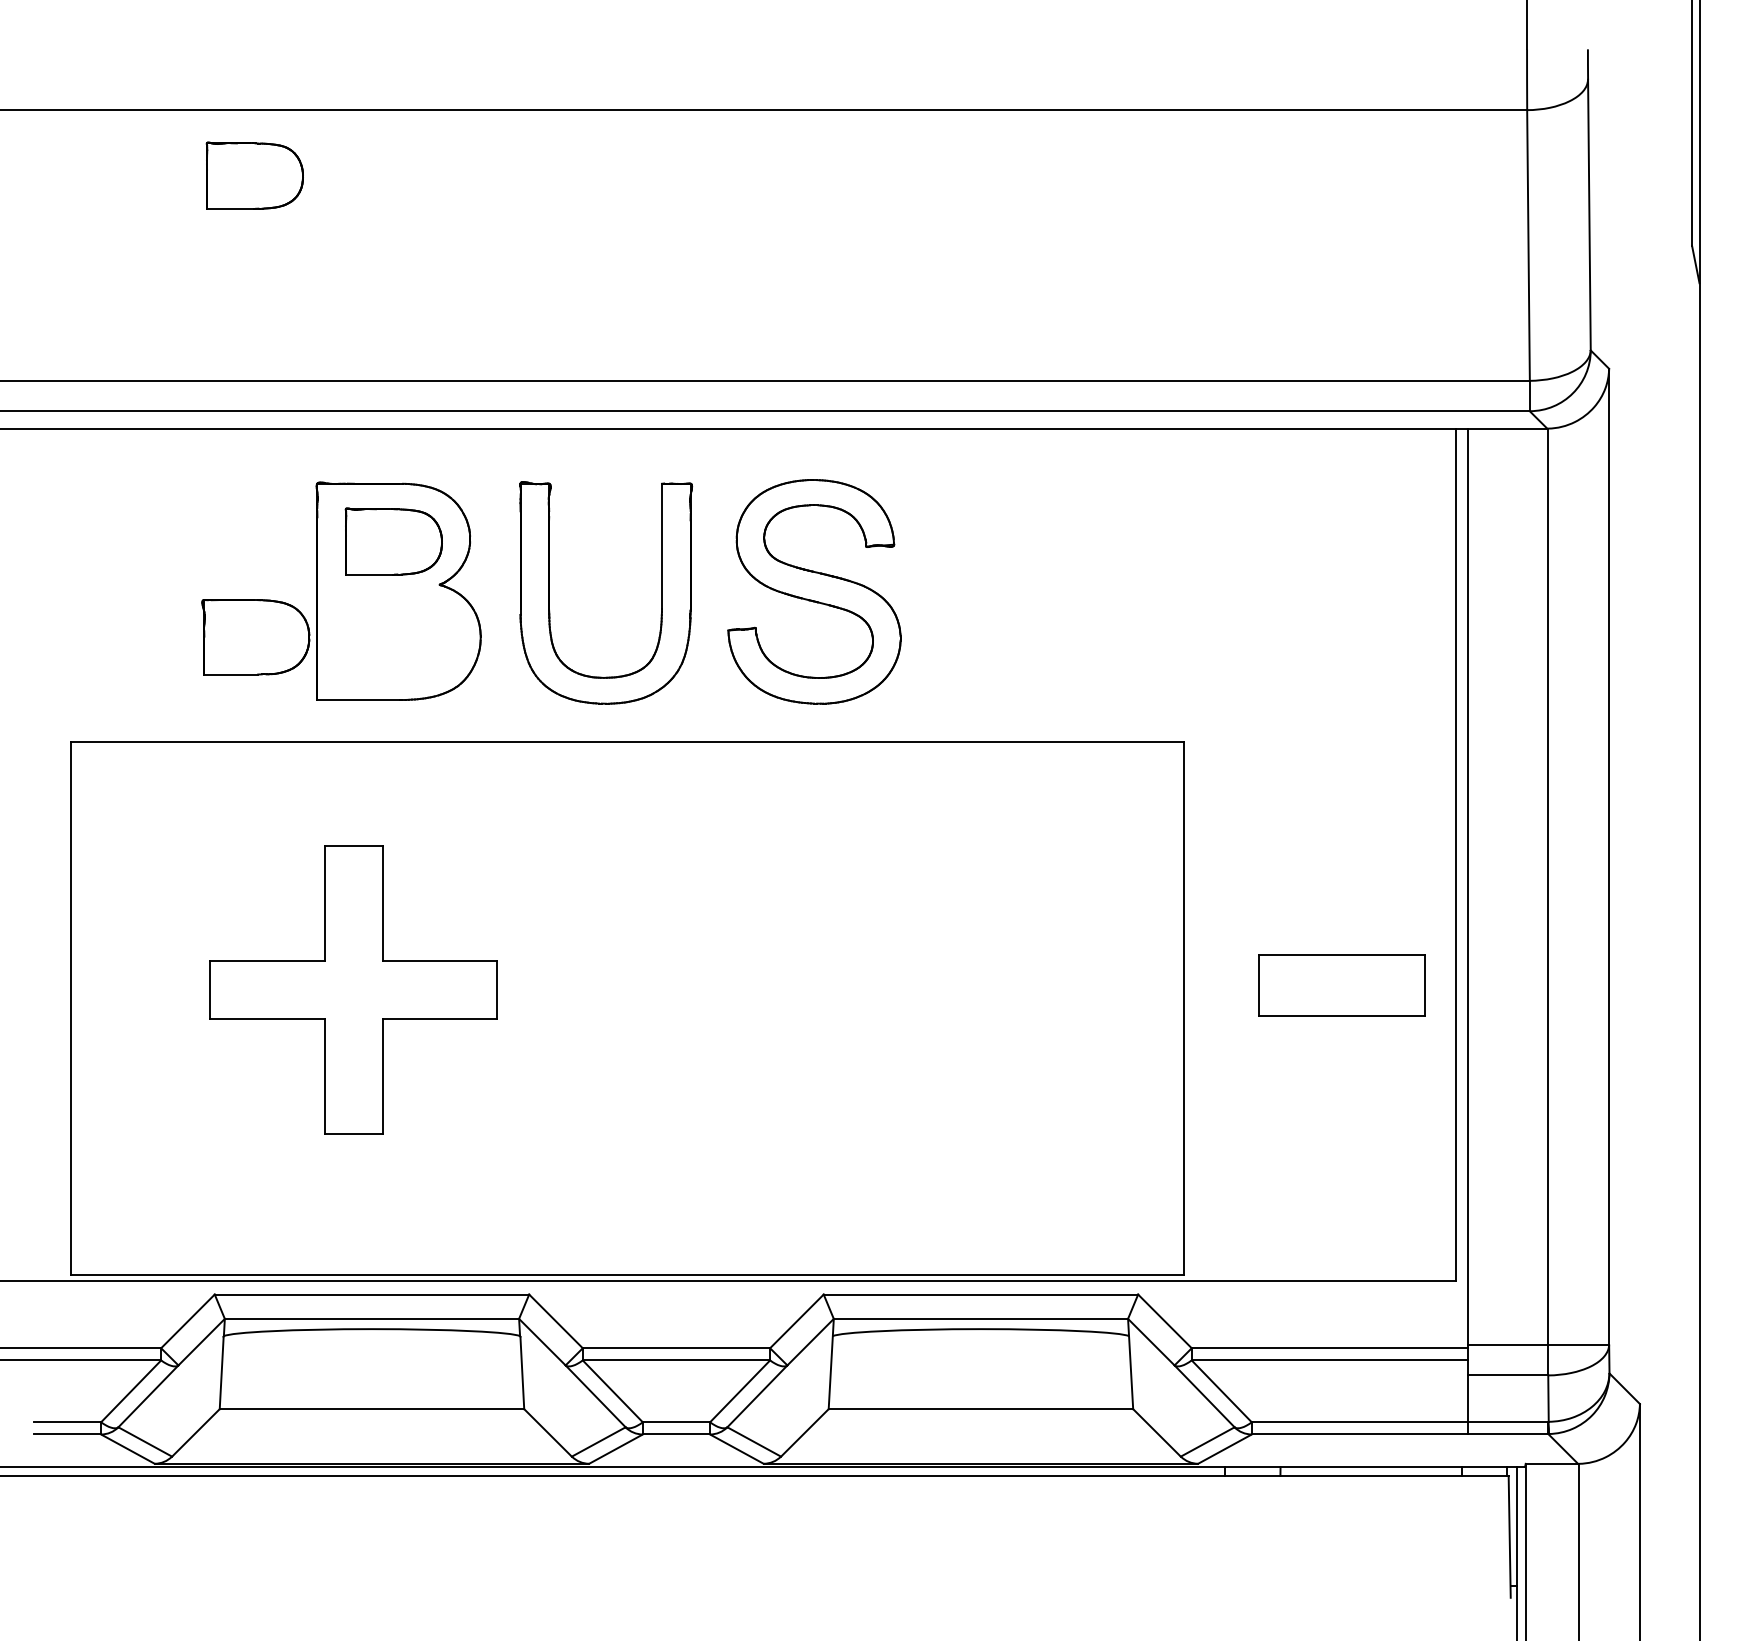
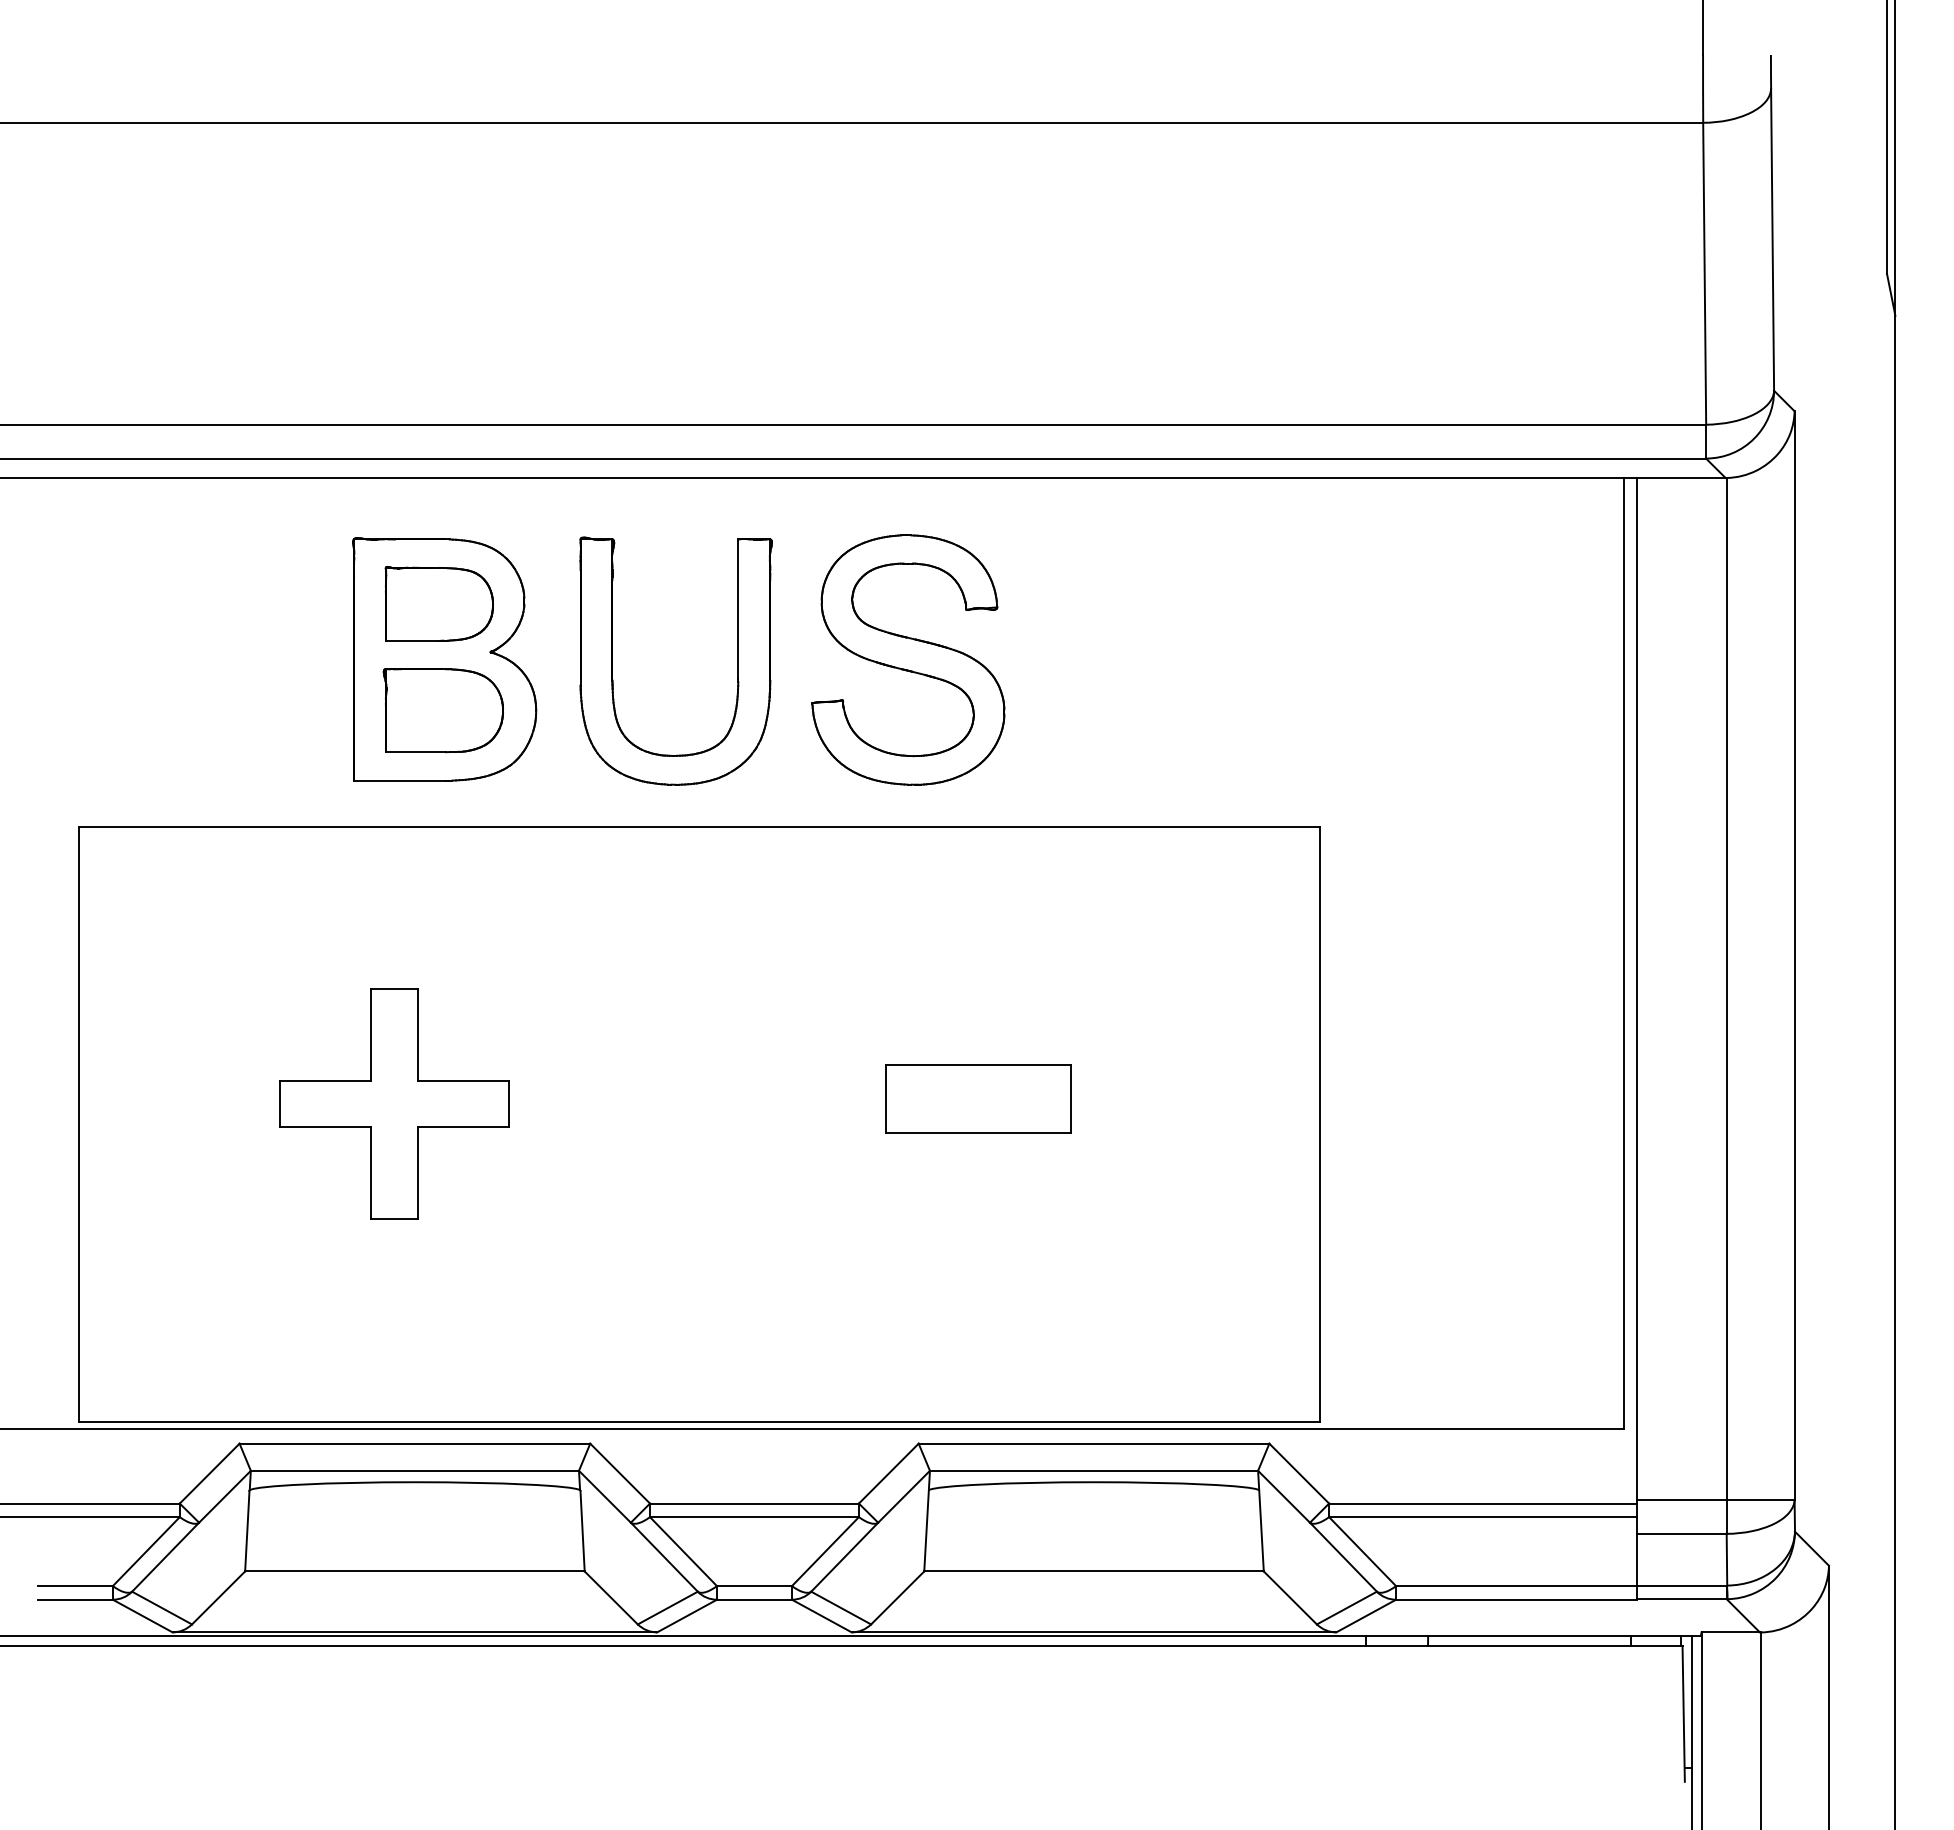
part: (254, 175) -> (283, 195), removed
part: (255, 637) -> (442, 710), moved
part: (1341, 985) -> (978, 1098), moved
part: (353, 989) -> (394, 1103), size x0.71

